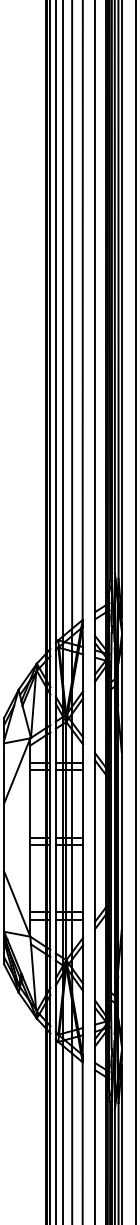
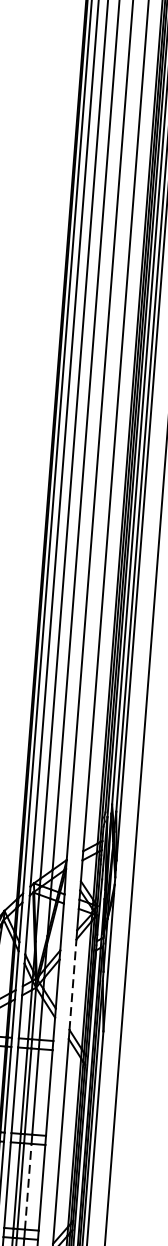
line: (95, 717) -> (73, 984), solid -> dashed
line: (72, 878) -> (28, 1186), solid -> dashed

